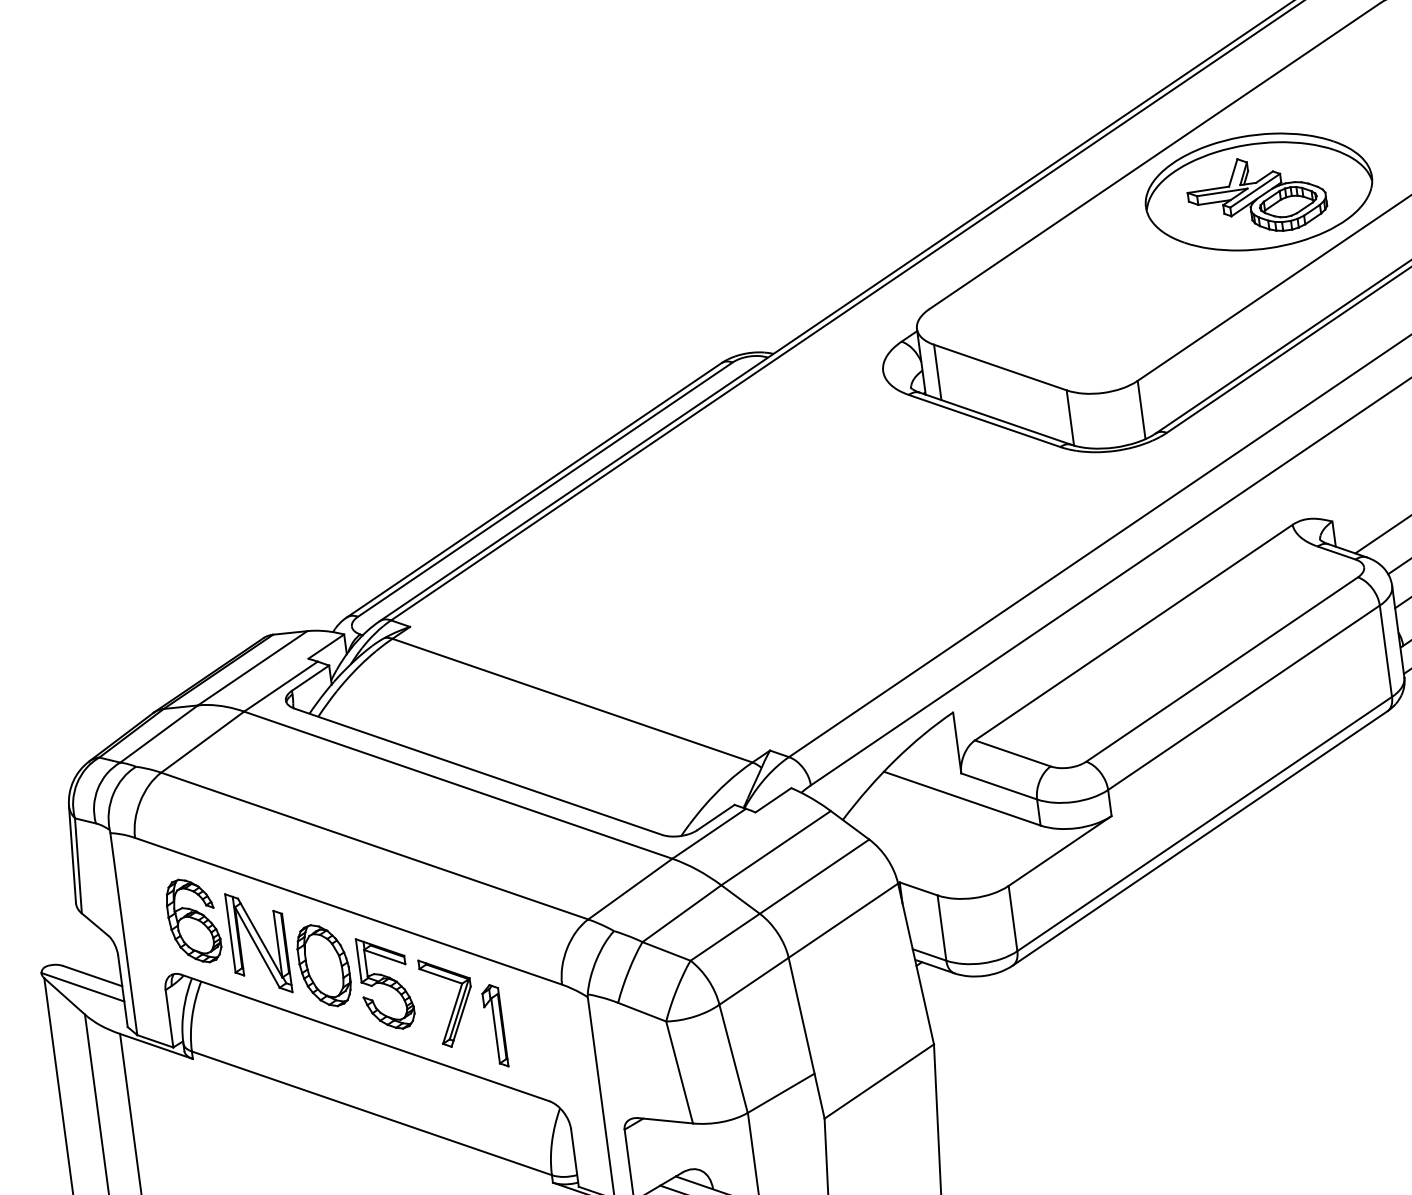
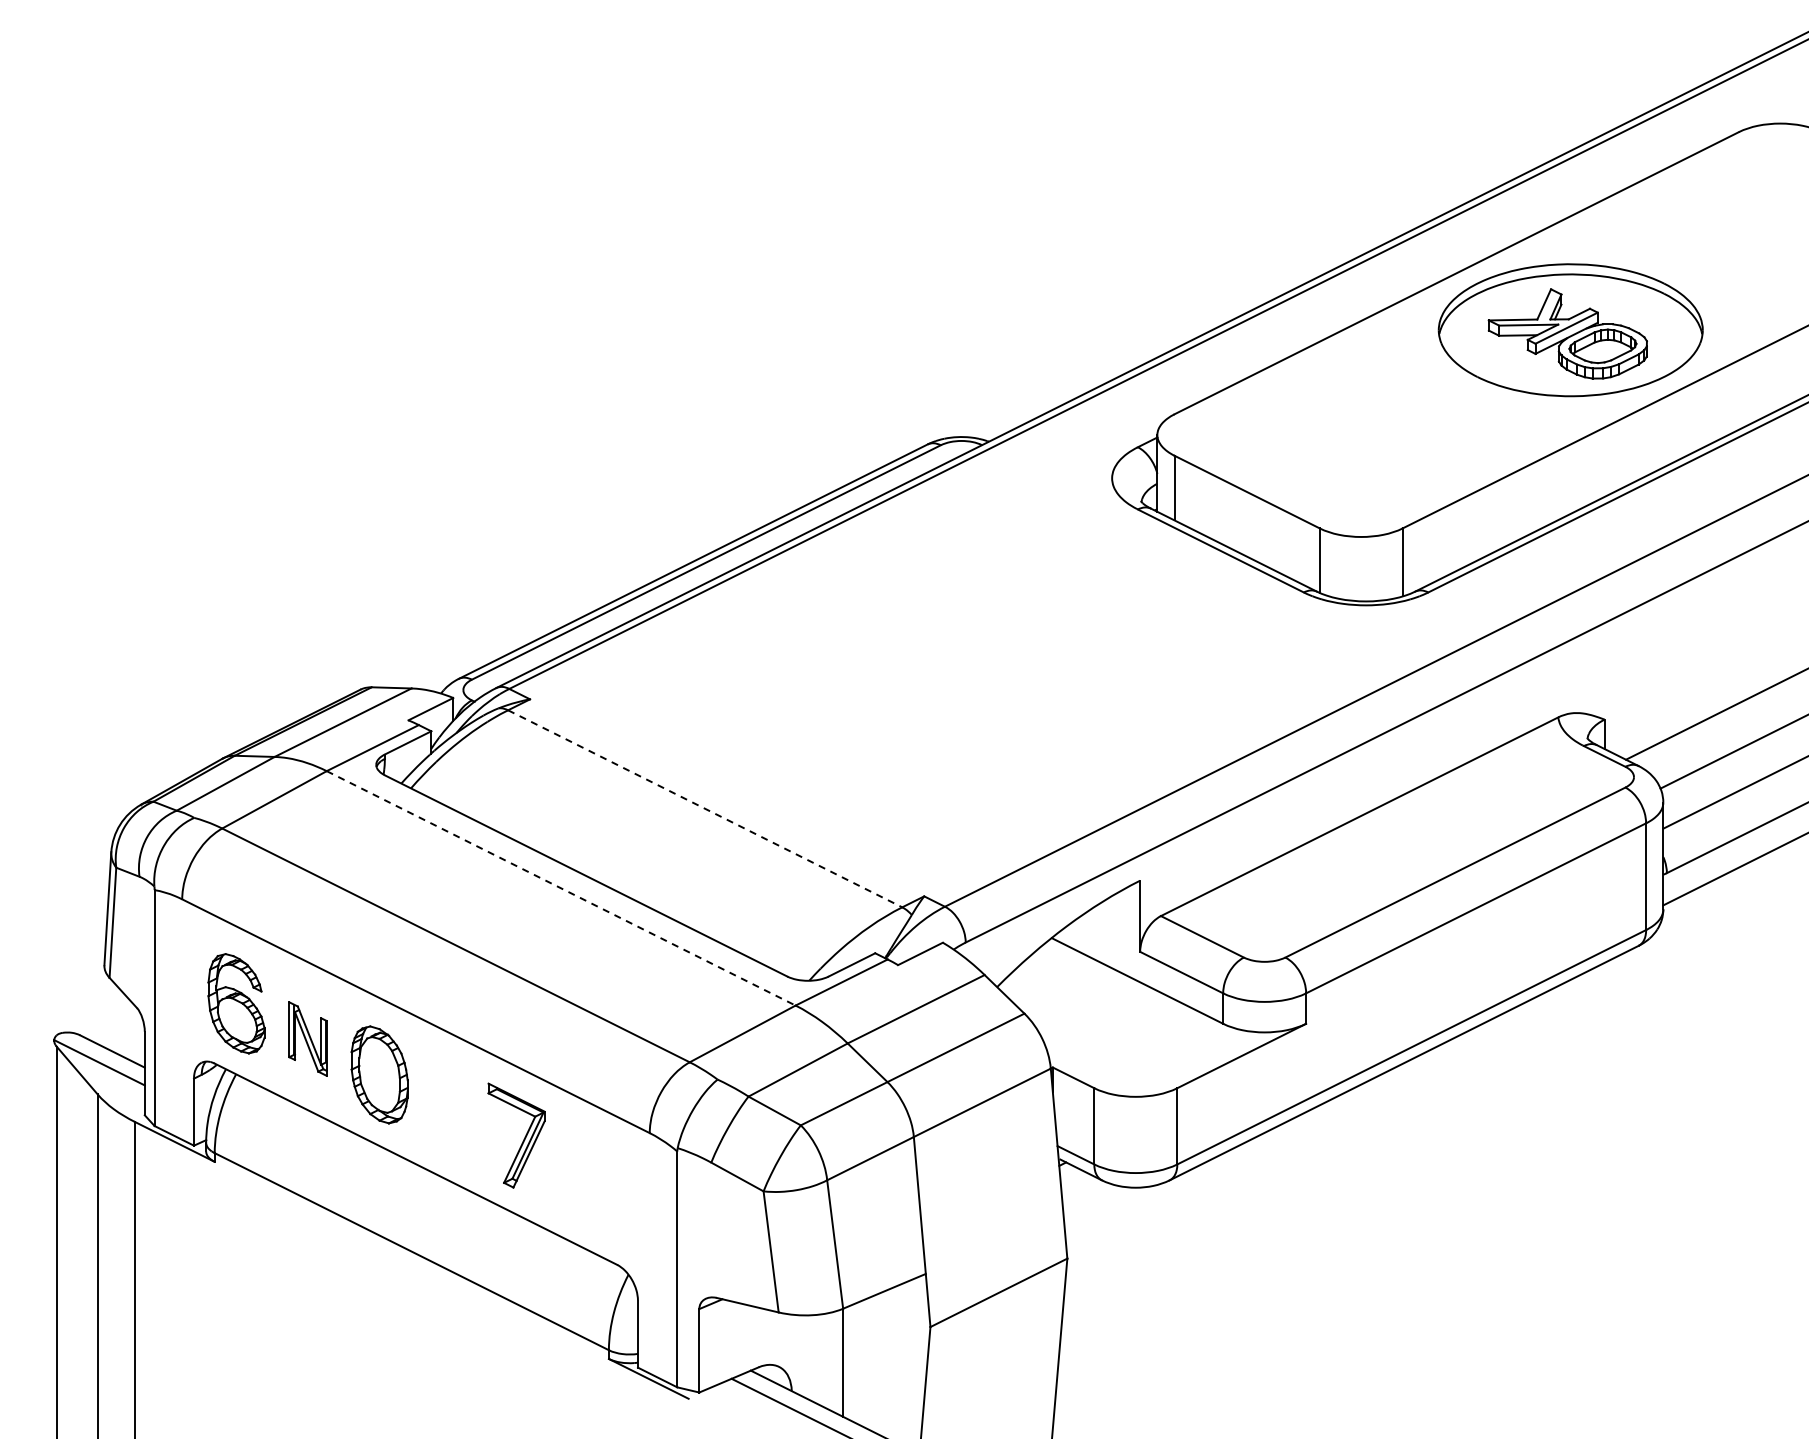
line: (572, 701) -> (705, 809), solid -> dashed
line: (458, 785) -> (561, 888), solid -> dashed
part: (258, 942) -> (307, 1038), size x0.6
part: (386, 983) -> (448, 1104), removed
part: (494, 1026) -> (565, 1170), removed

